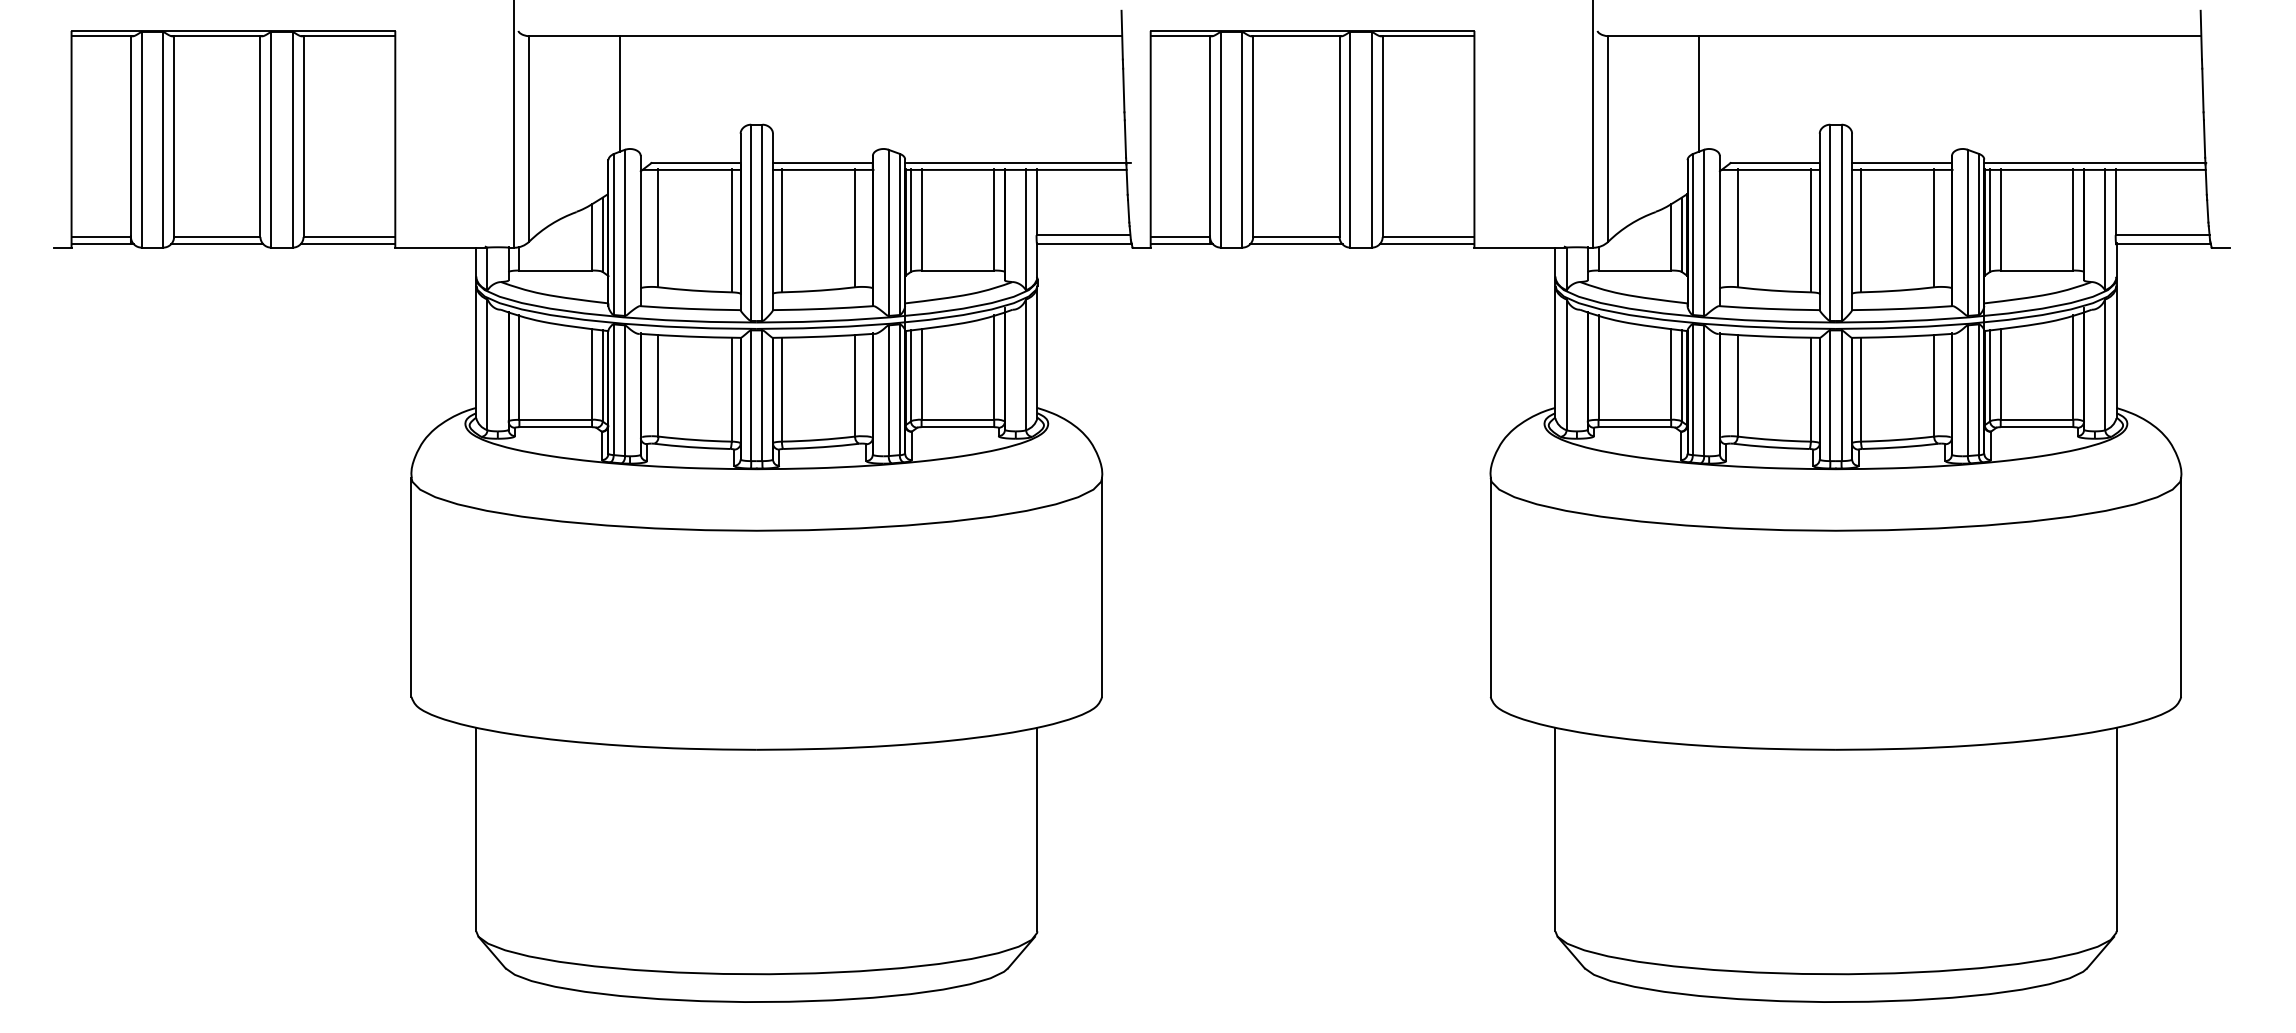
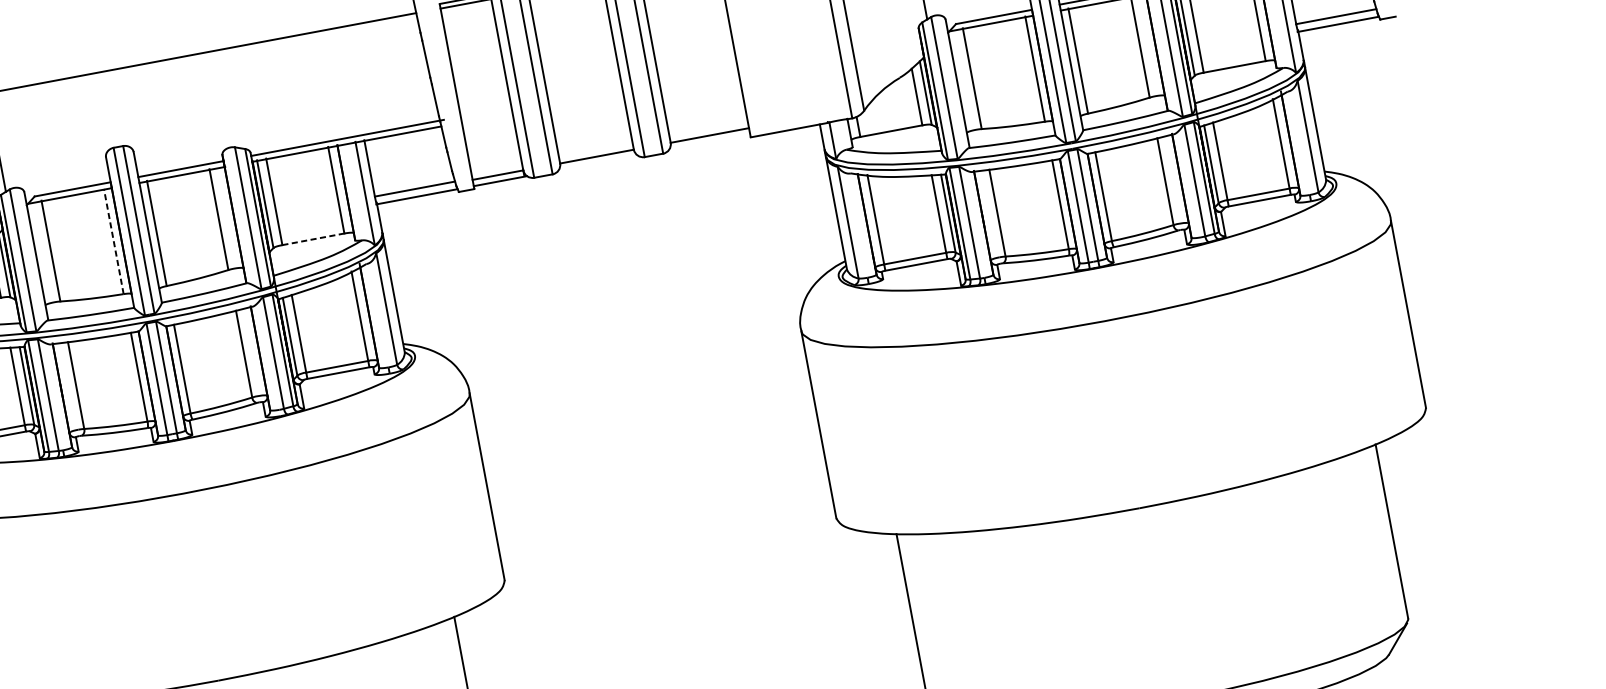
line: (731, 230) -> (113, 241), solid -> dashed
line: (1296, 244) -> (598, 163), removed
line: (1426, 244) -> (709, 142), removed
line: (958, 270) -> (313, 239), solid -> dashed

